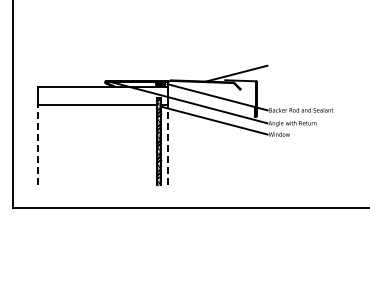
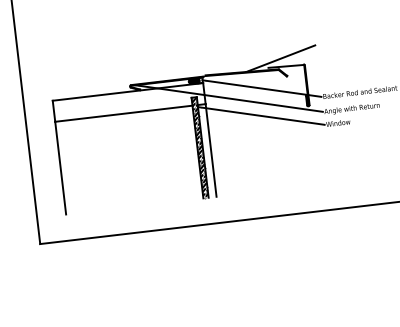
line: (37, 144) -> (60, 167), dashed -> solid
line: (167, 144) -> (210, 149), dashed -> solid

